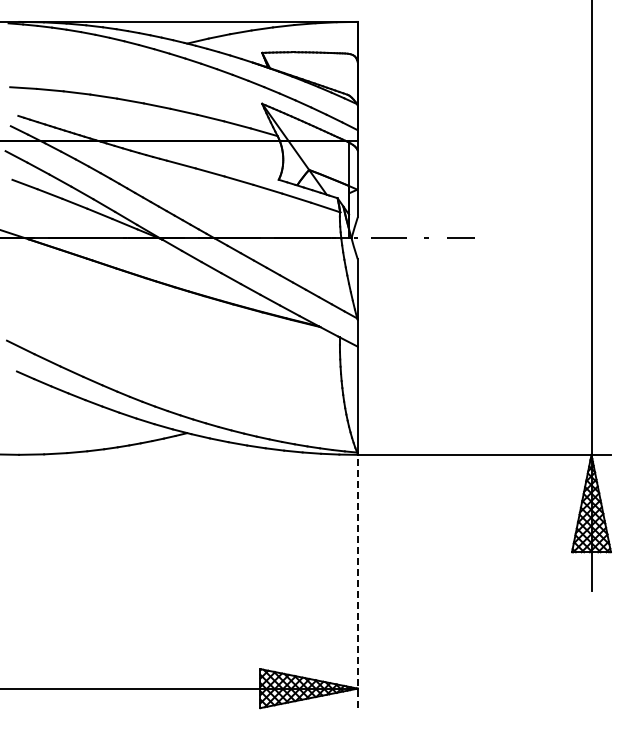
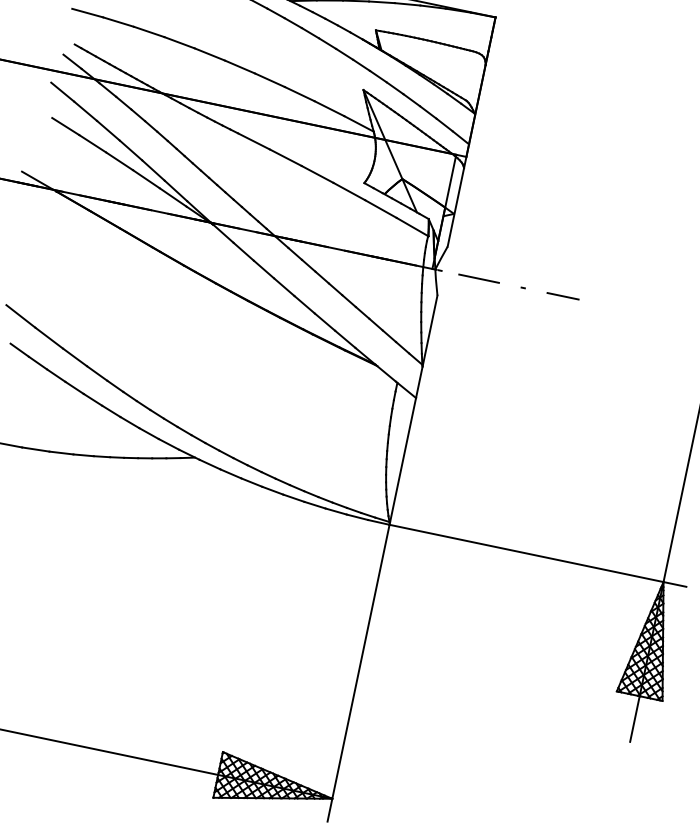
line: (357, 581) -> (358, 673), dashed -> solid

